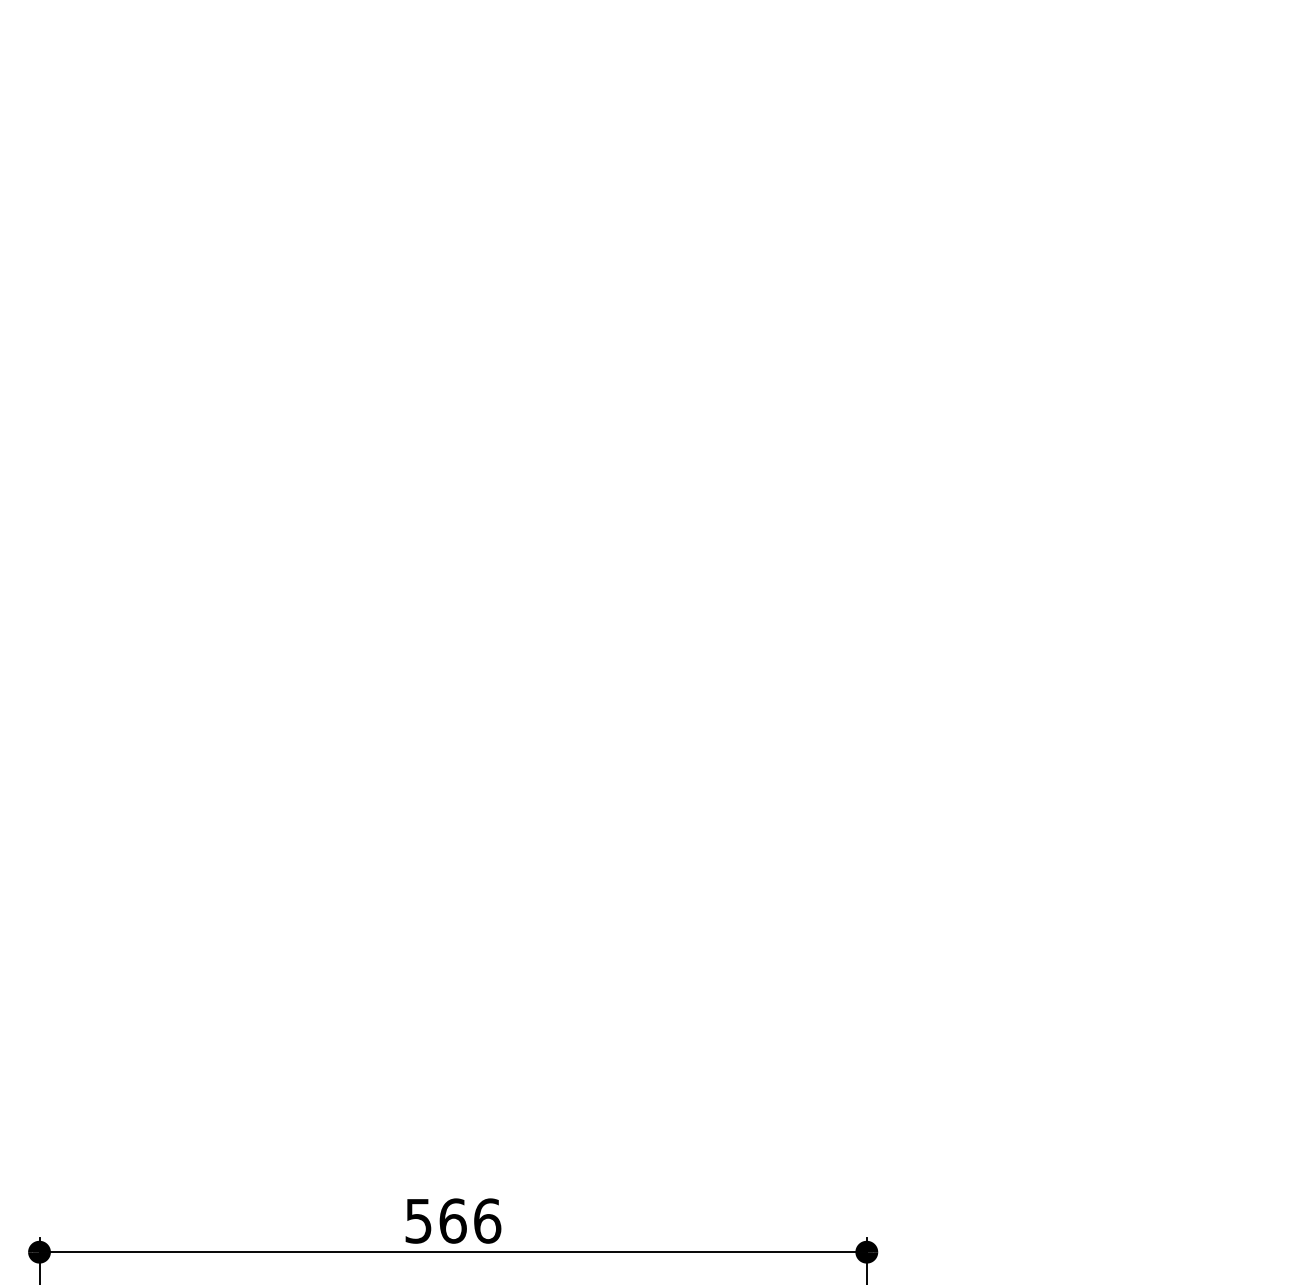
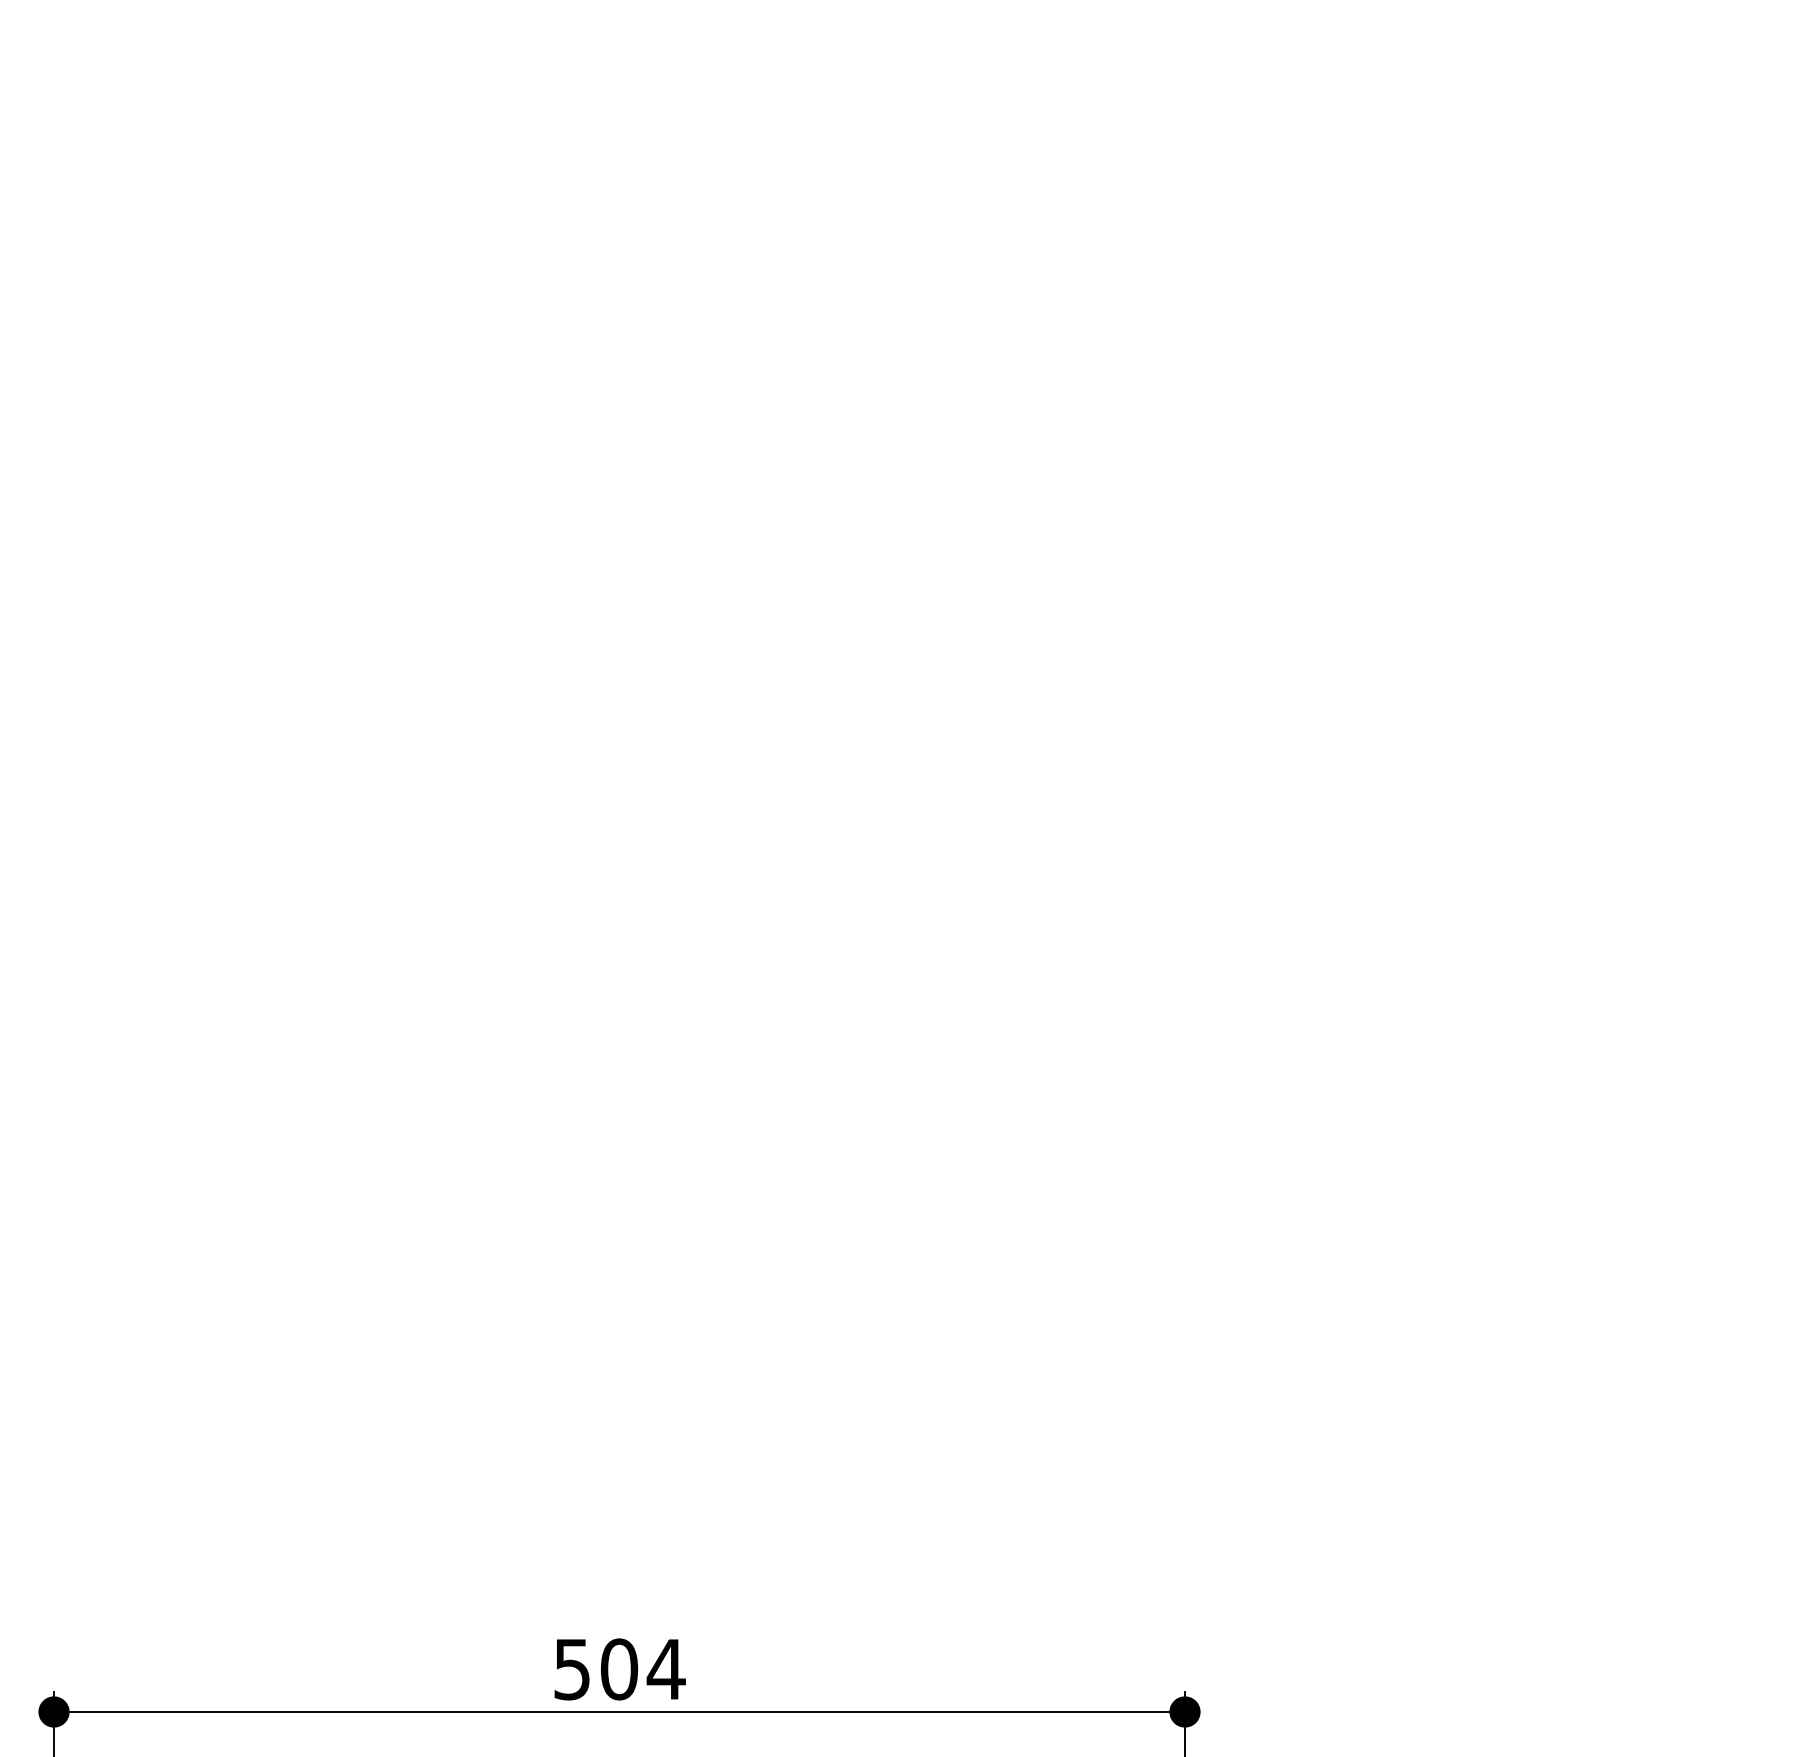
text: (469, 1221) -> (642, 1669), 566 -> 504

